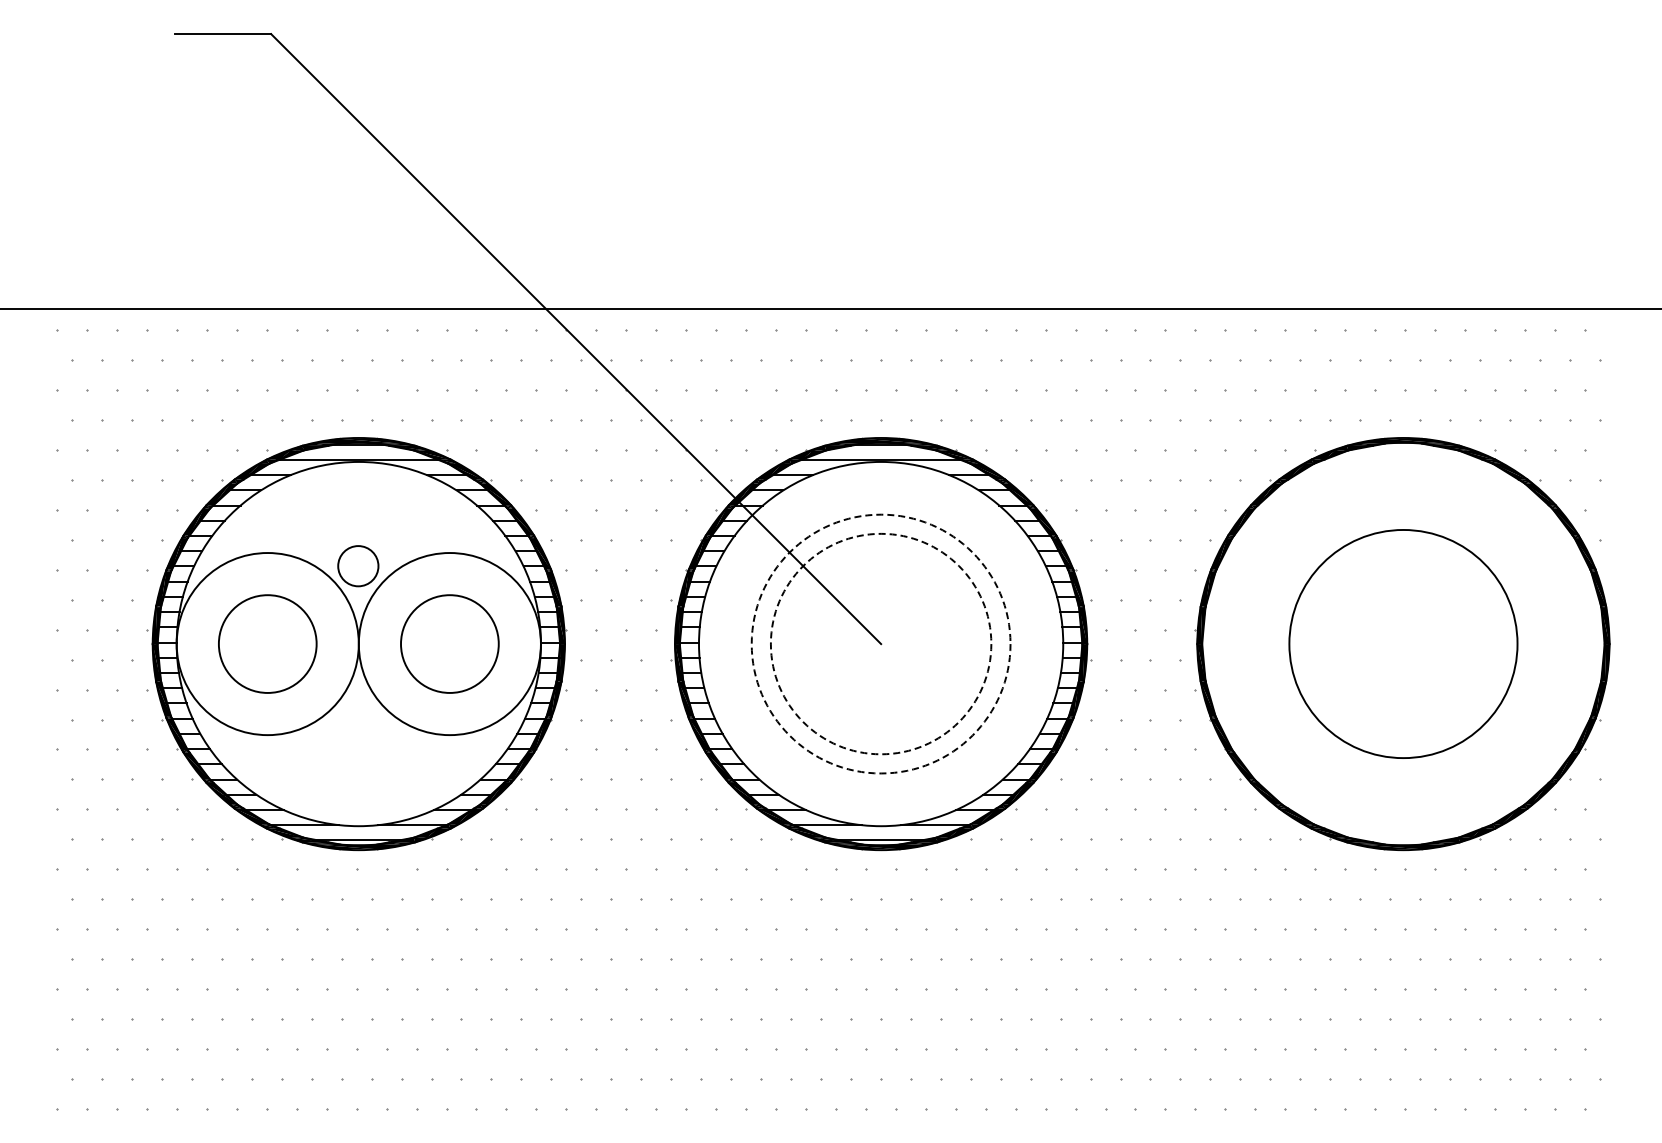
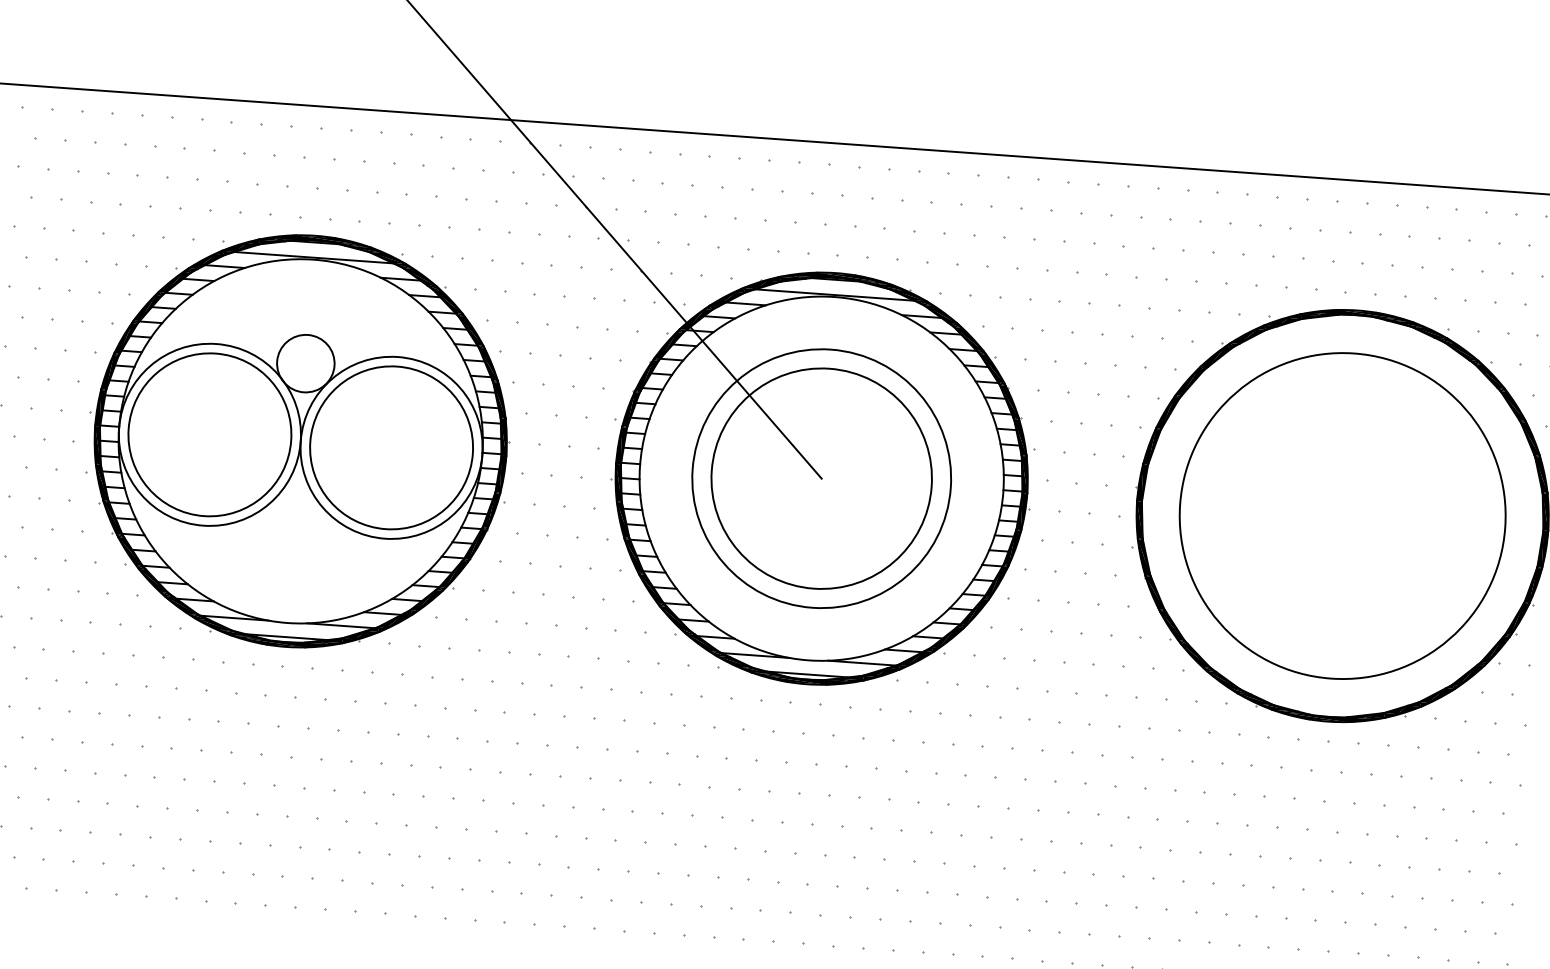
circle: (358, 565) -> (306, 362), size x1.43
circle: (267, 643) -> (209, 434), size x1.67
circle: (449, 643) -> (391, 447), size x1.67
circle: (880, 643) -> (821, 478), dashed -> solid
circle: (880, 643) -> (821, 478), dashed -> solid
circle: (1403, 643) -> (1342, 515), size x1.43

